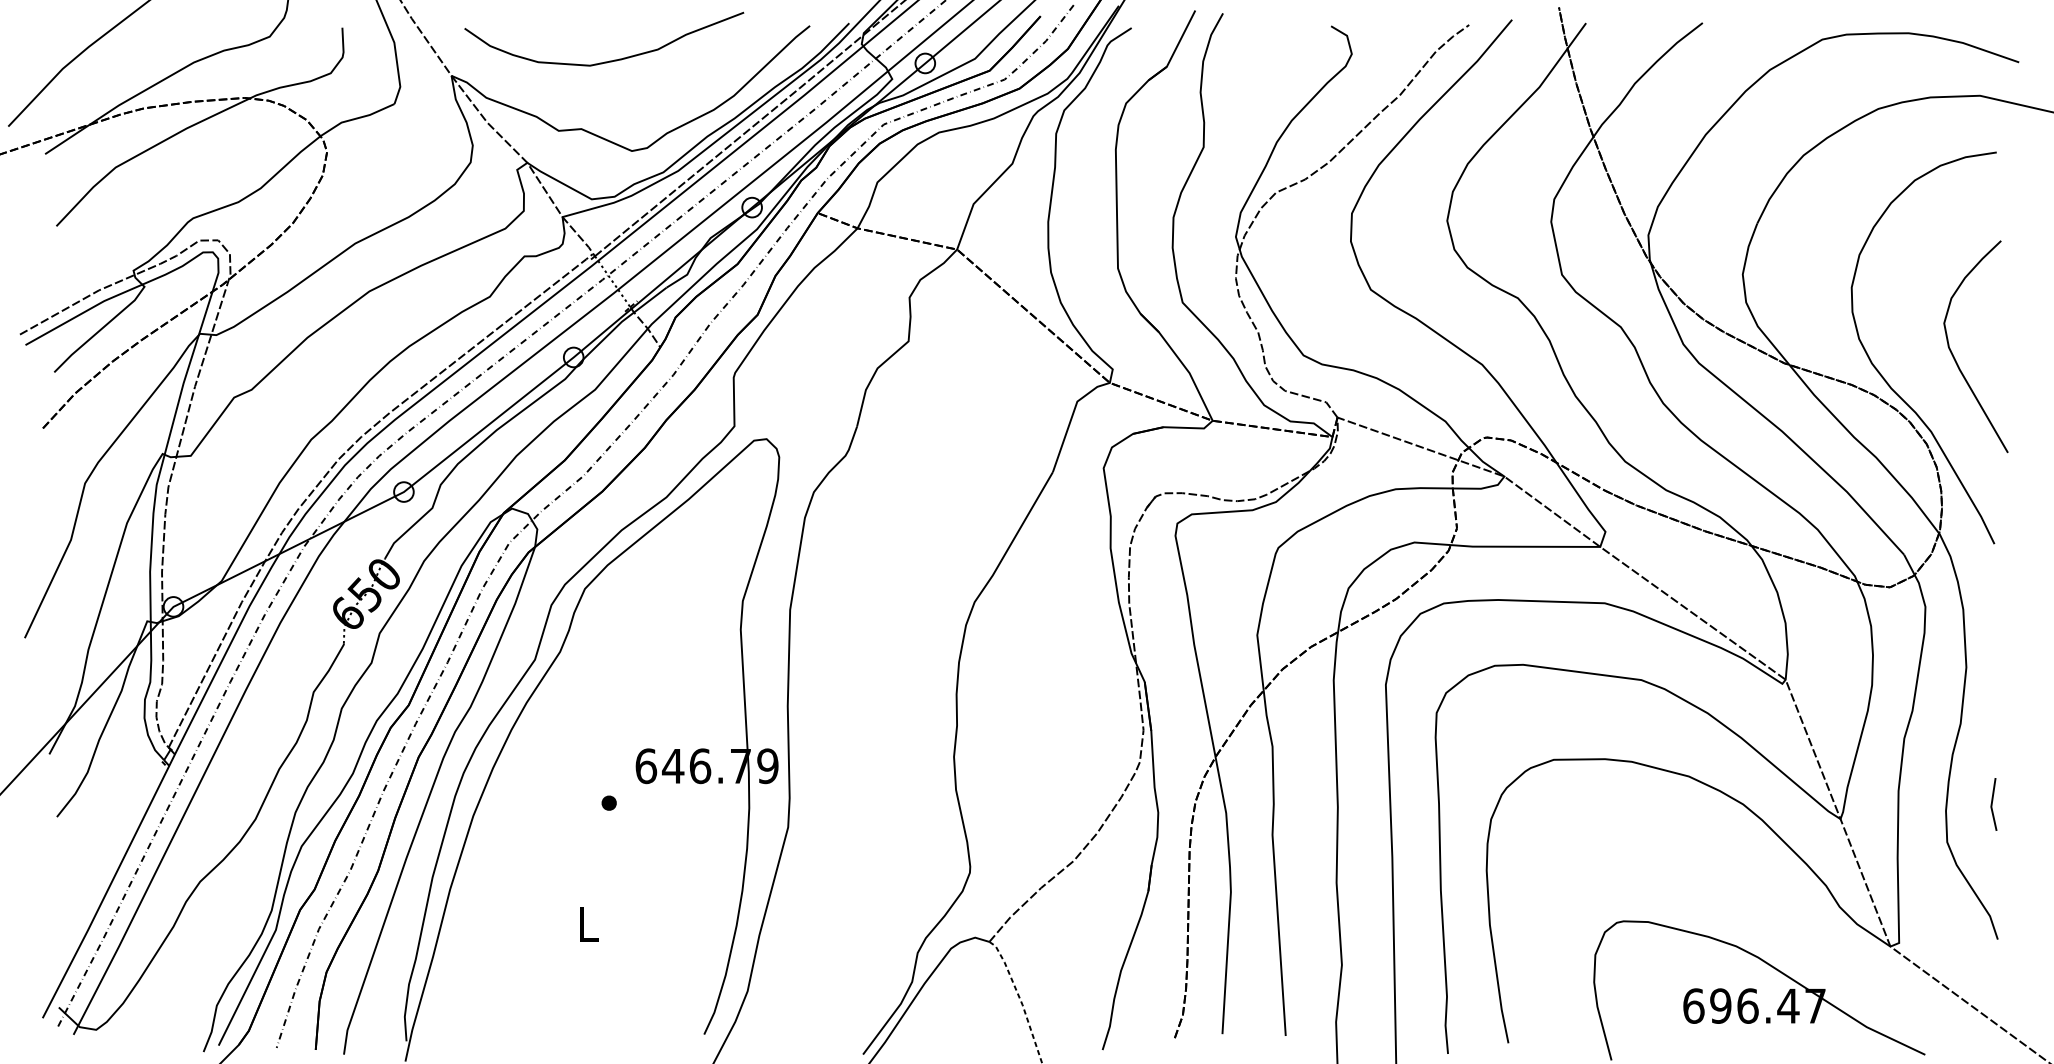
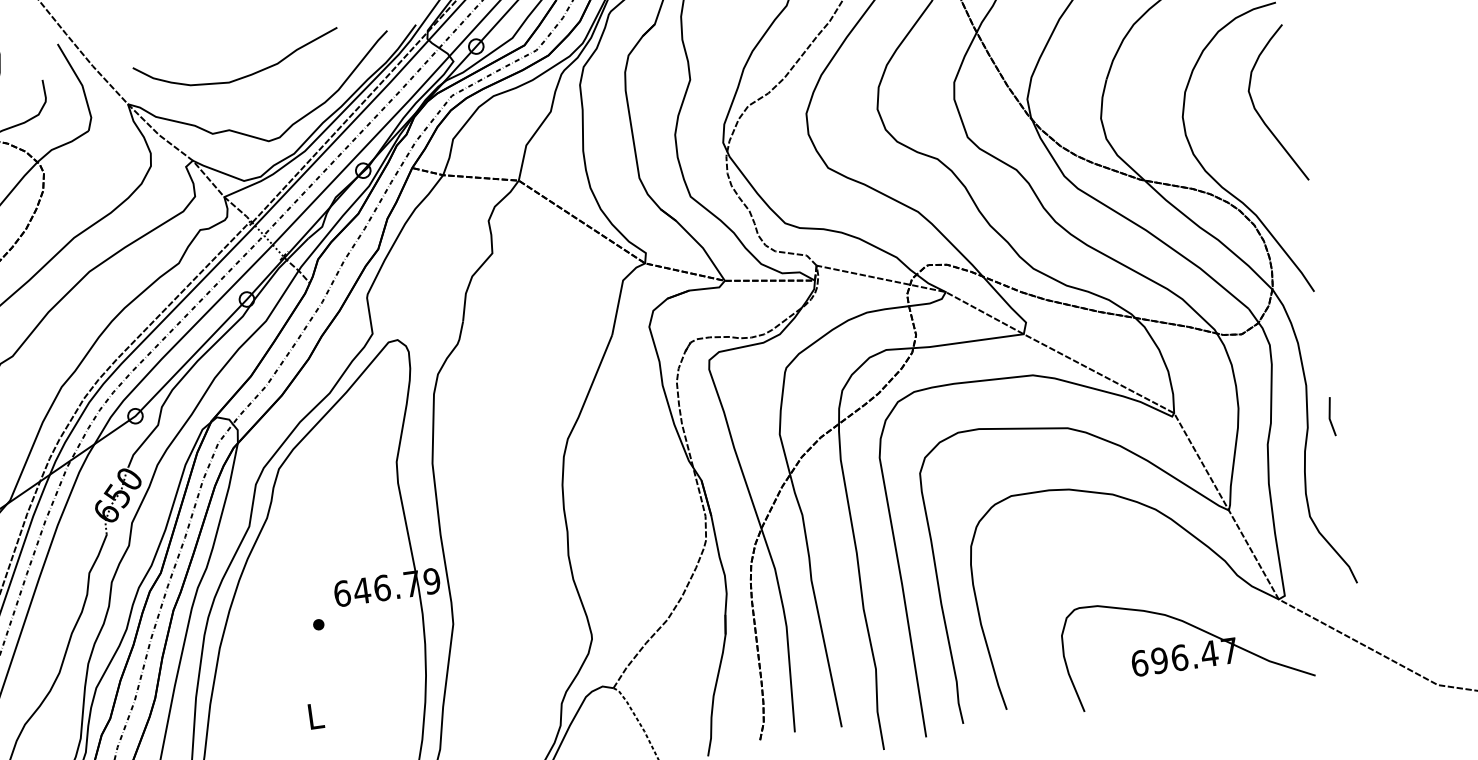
curve: (1954, 356) -> (1259, 114), moved
line: (1992, 804) -> (1330, 416), moved

